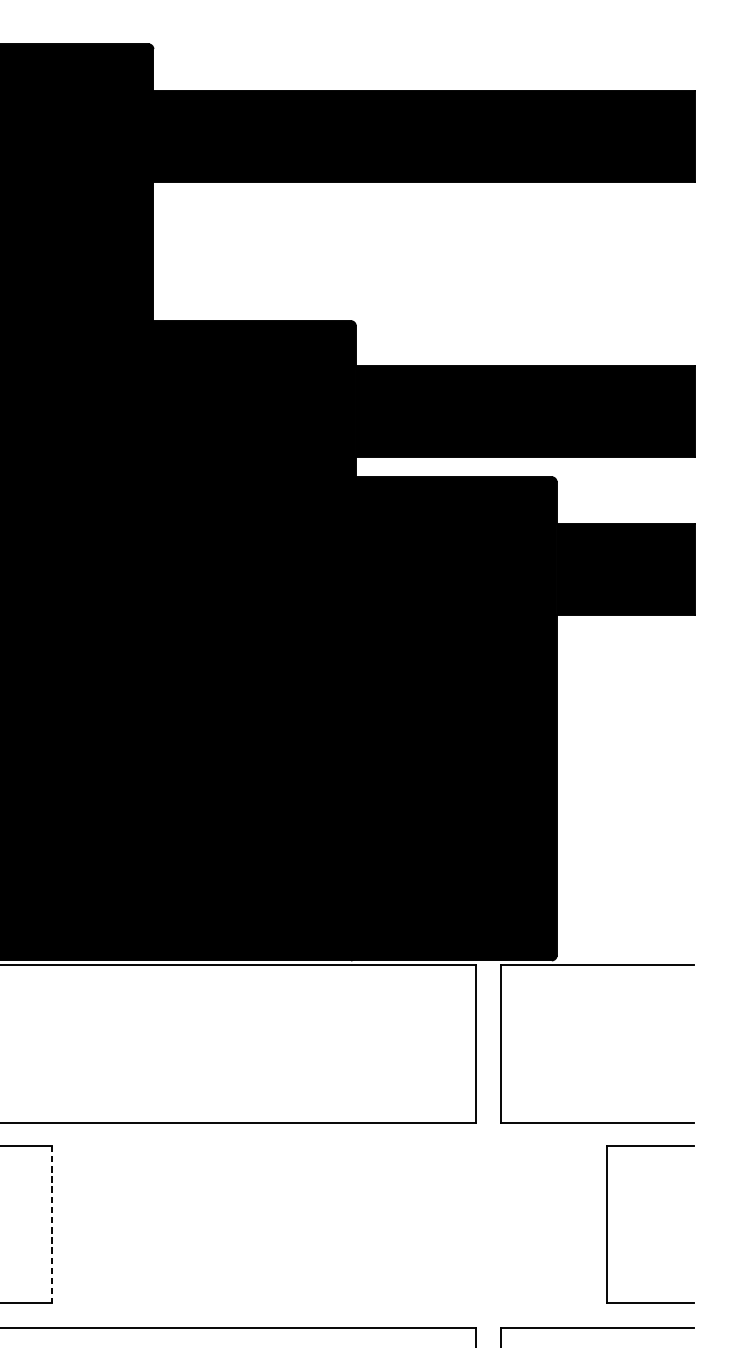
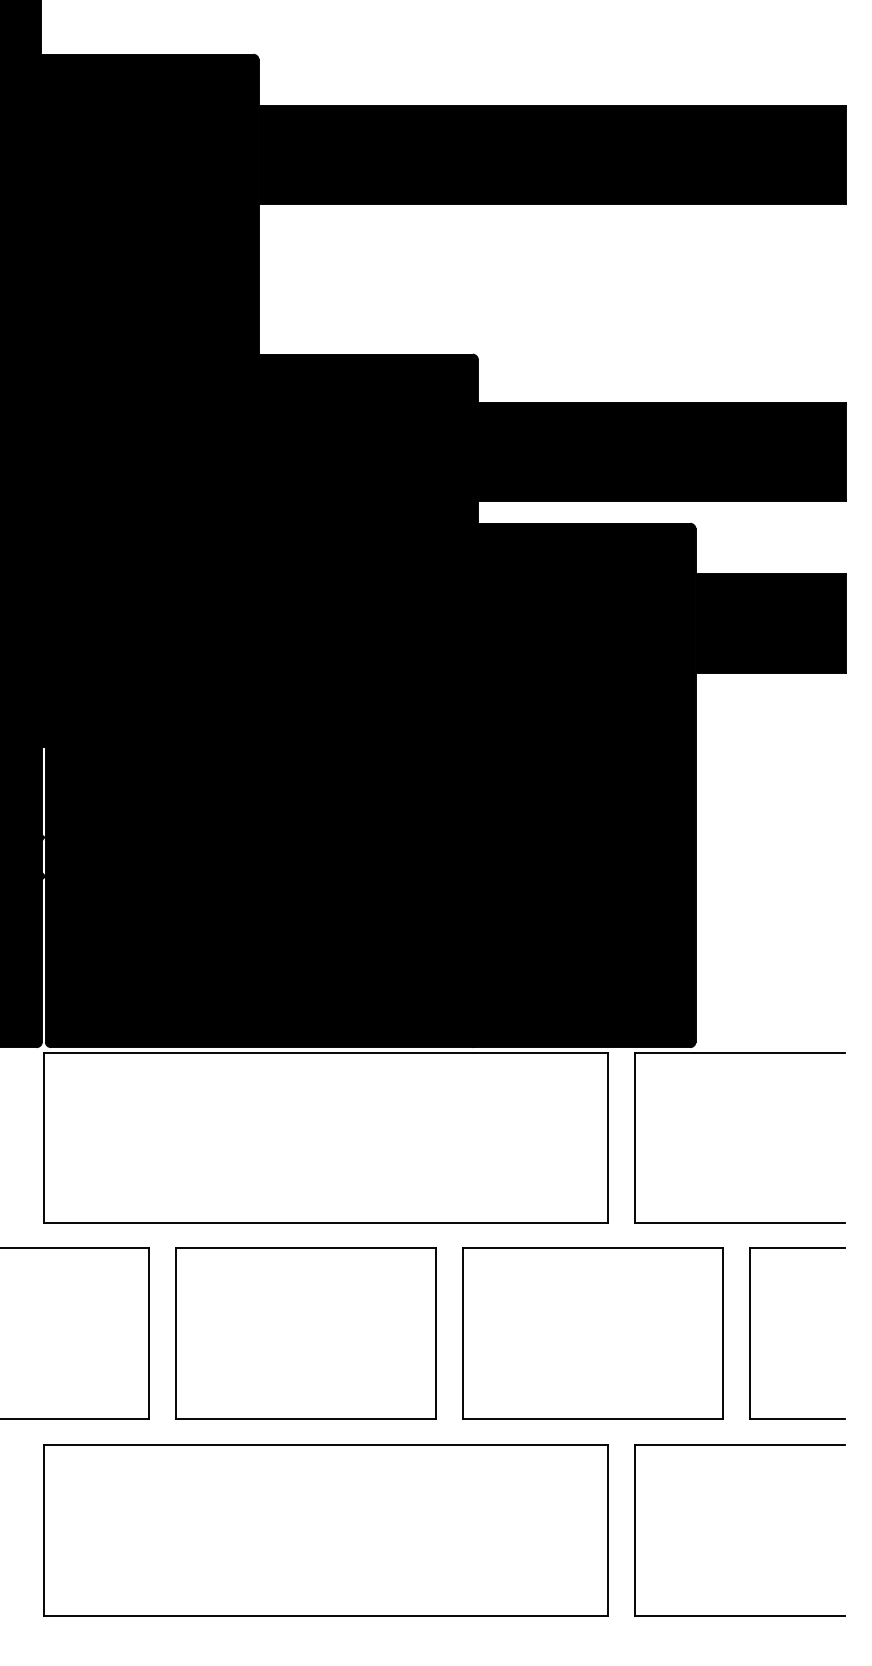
line: (51, 1224) -> (148, 1333), dashed -> solid
part: (196, 1224) -> (305, 1333), added
part: (461, 1224) -> (592, 1333), added

